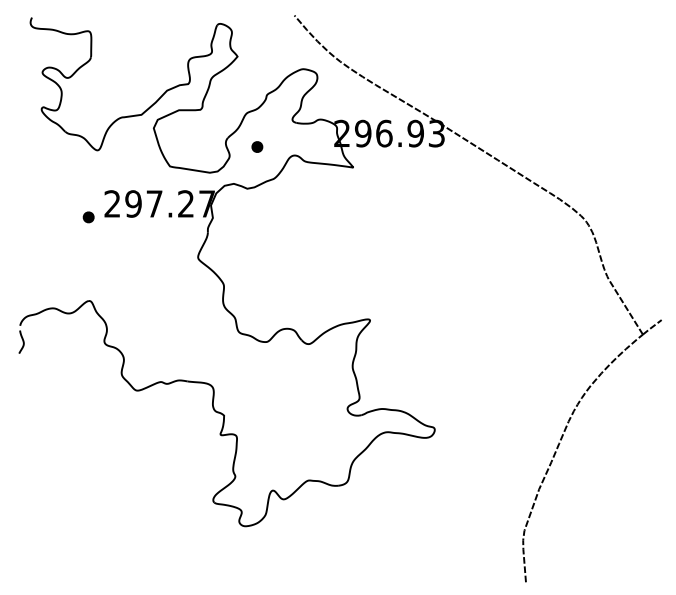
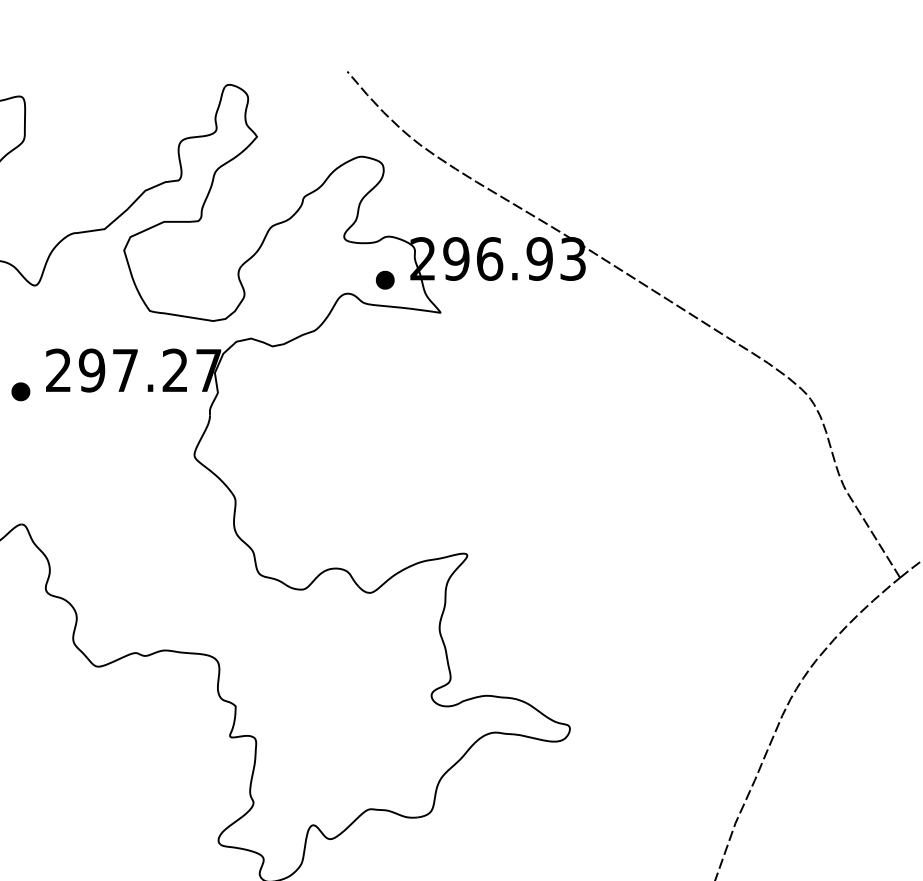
part: (257, 146) -> (385, 279), moved

